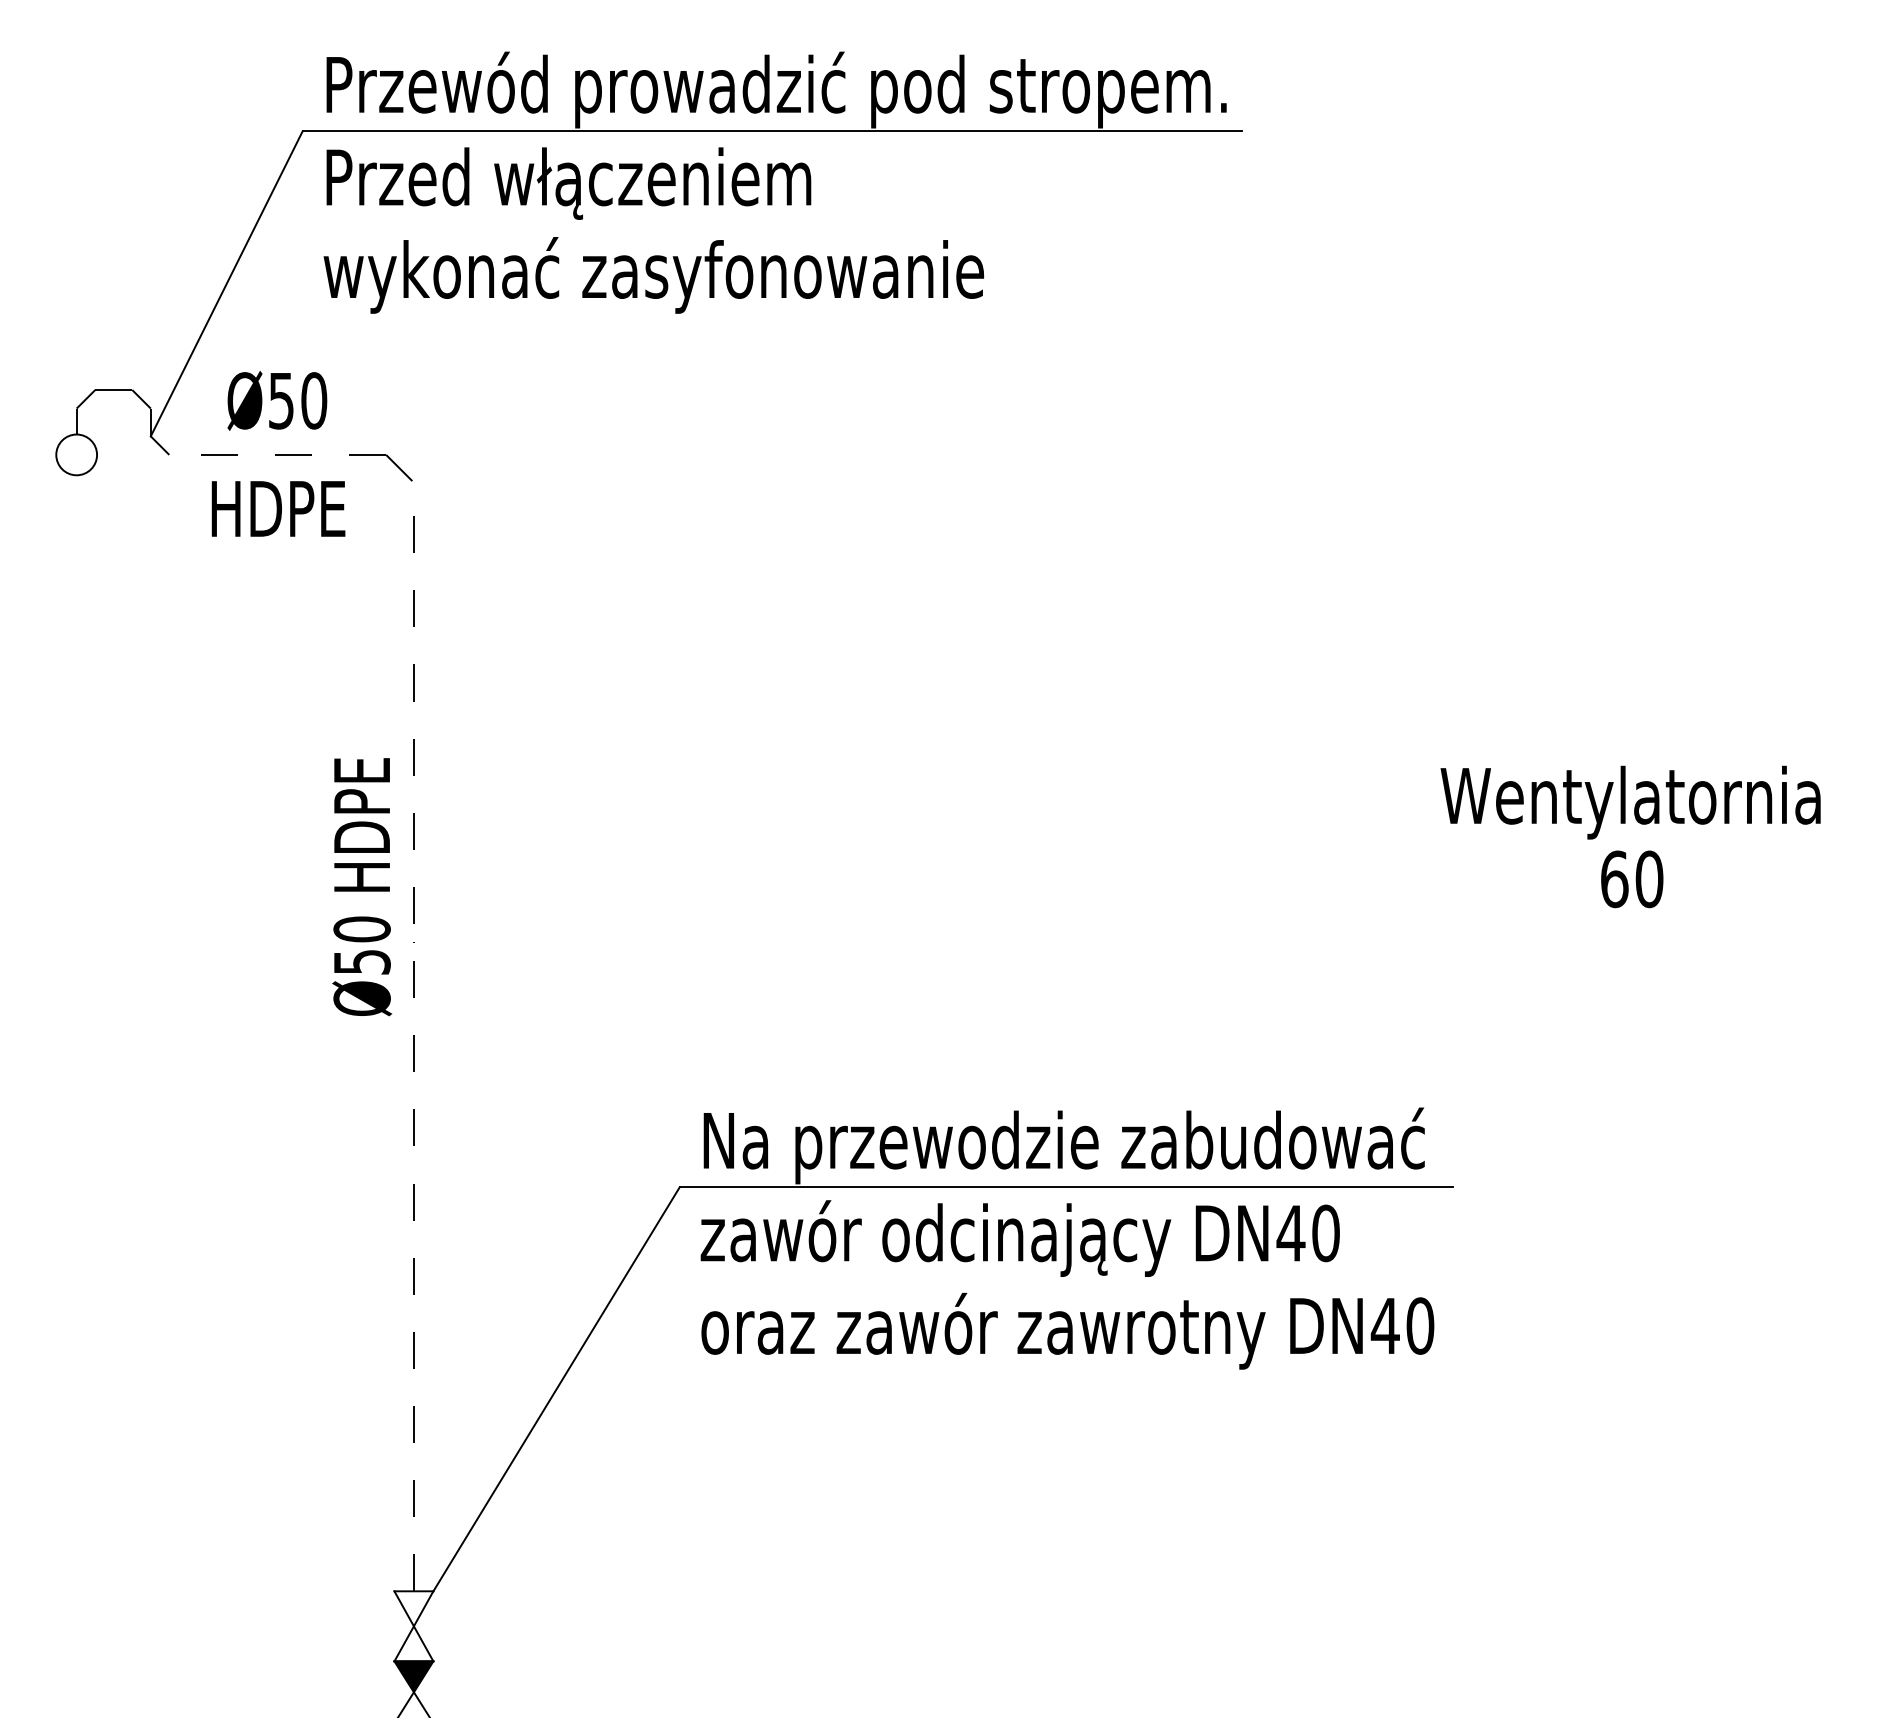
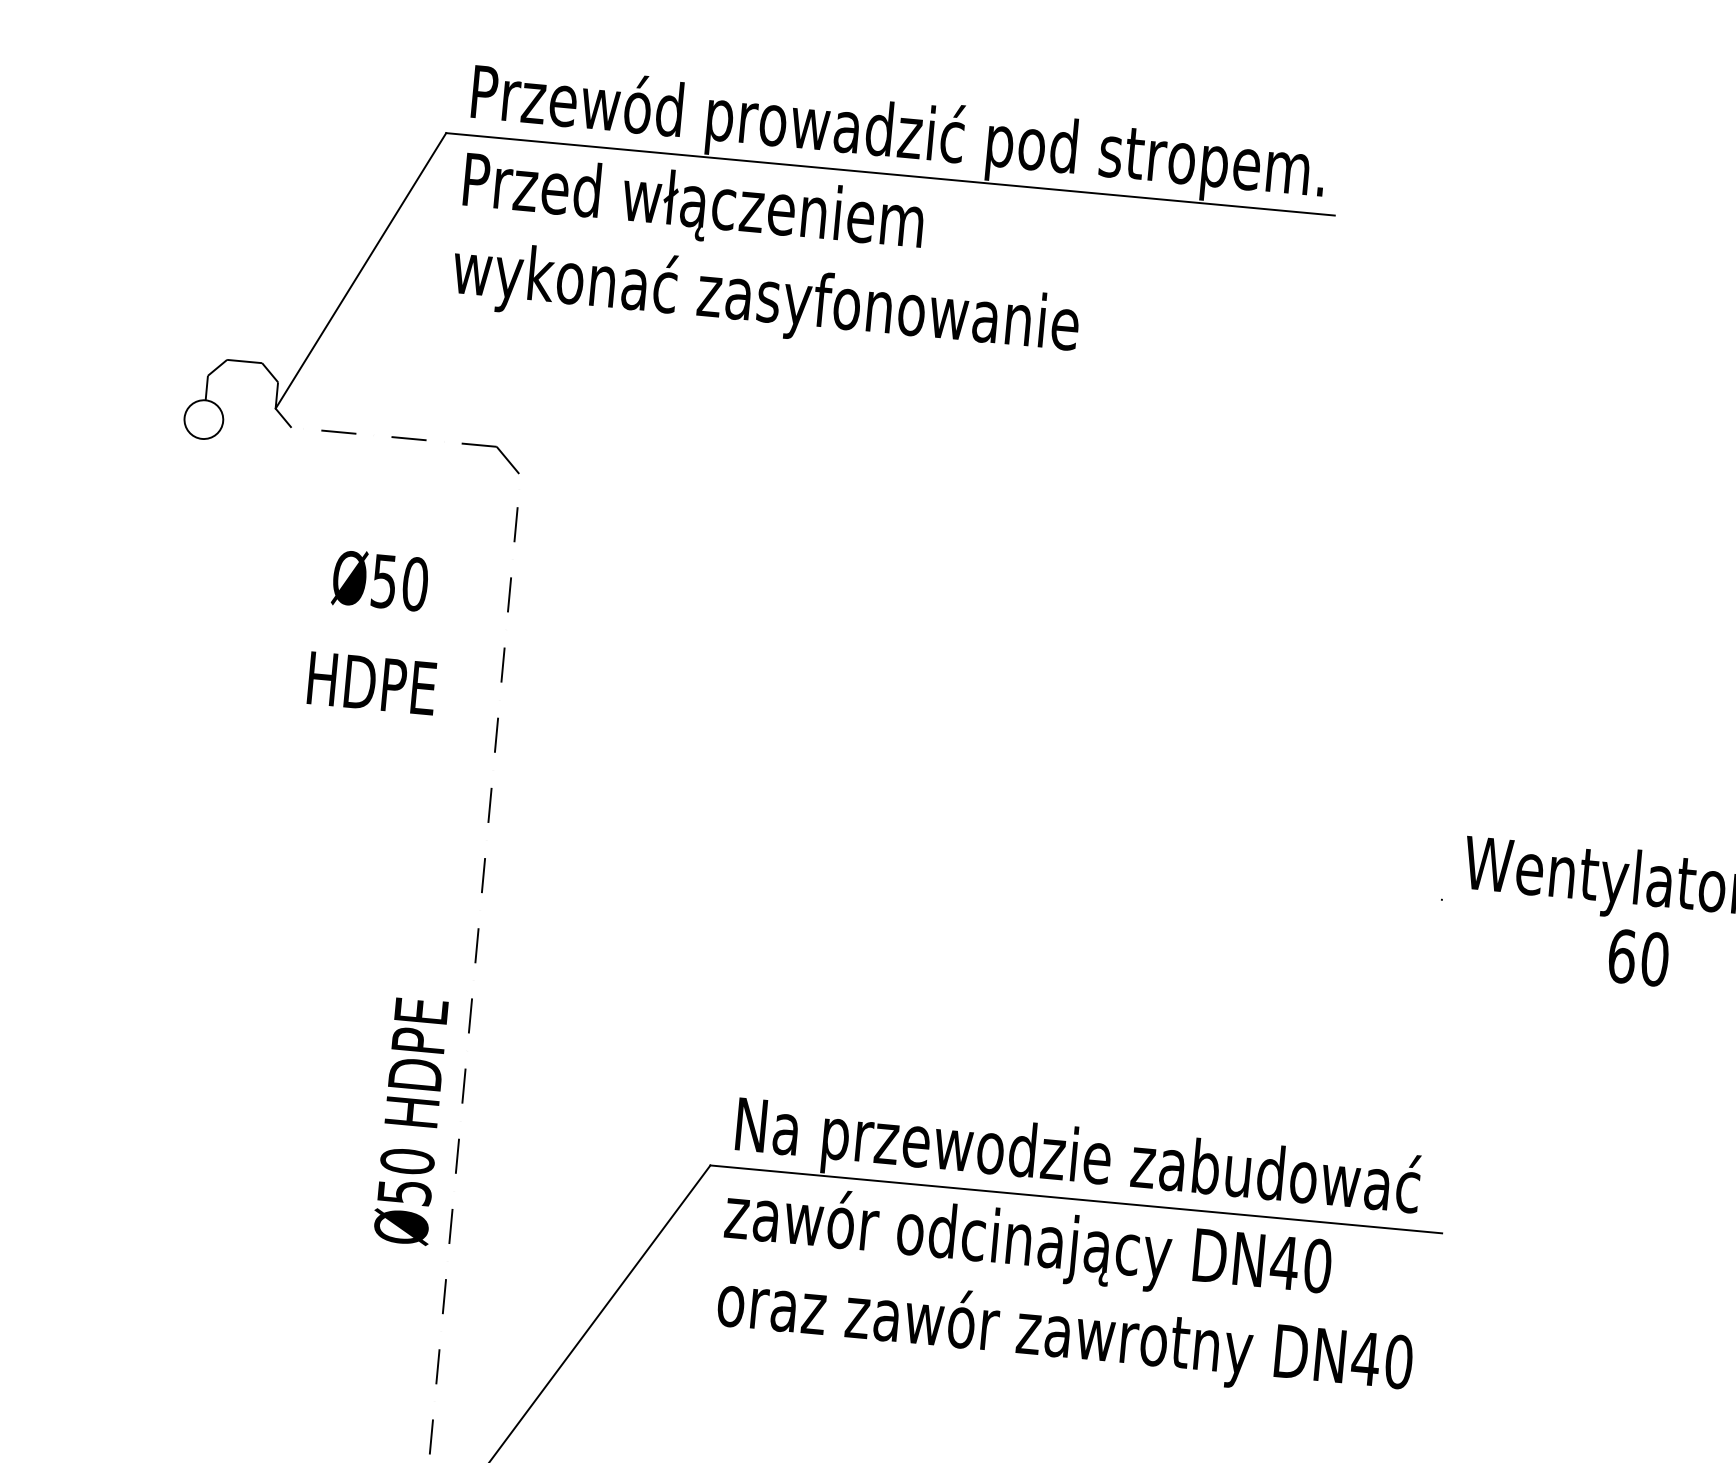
text: (278, 453) -> (376, 630), moved
text: (362, 887) -> (411, 1121), moved

